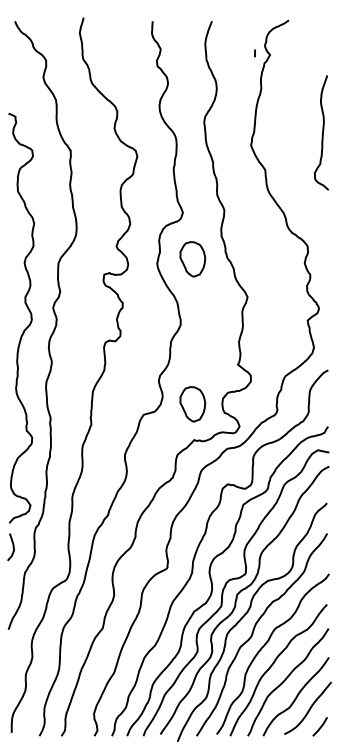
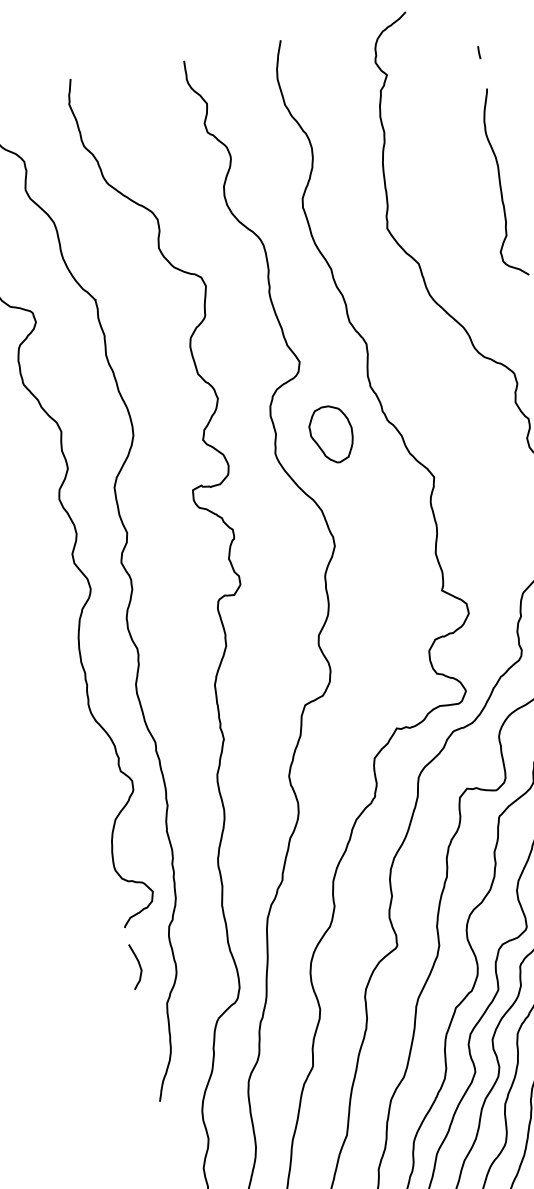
line: (254, 53) -> (478, 53), moved
part: (192, 404) -> (381, 671), removed

